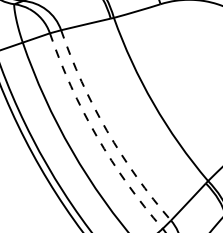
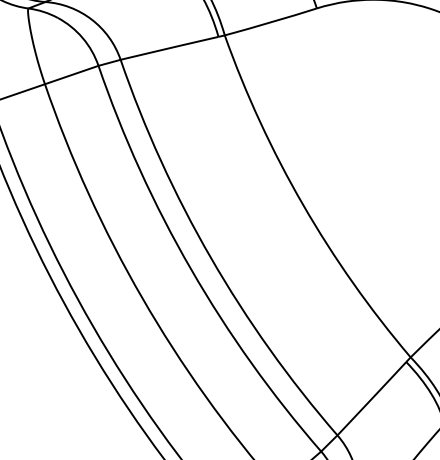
arc: (106, 130) -> (210, 257), dashed -> solid
arc: (96, 136) -> (190, 269), dashed -> solid

